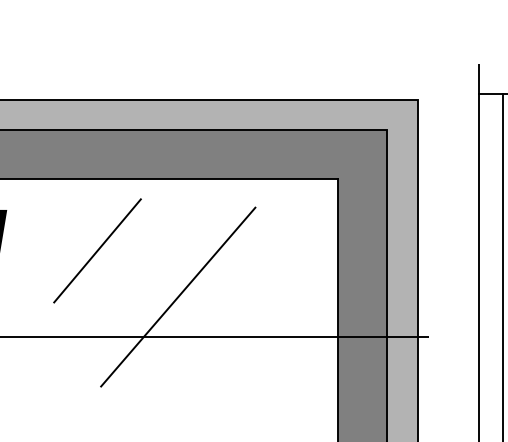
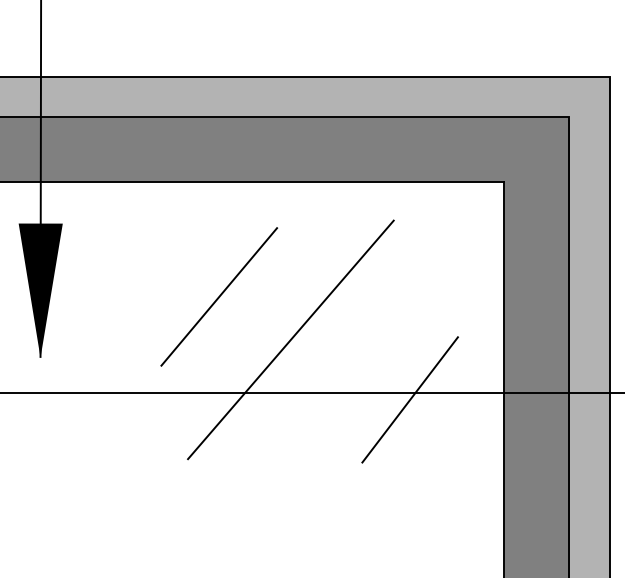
line: (97, 250) -> (219, 296), moved
line: (267, 342) -> (409, 400), added

